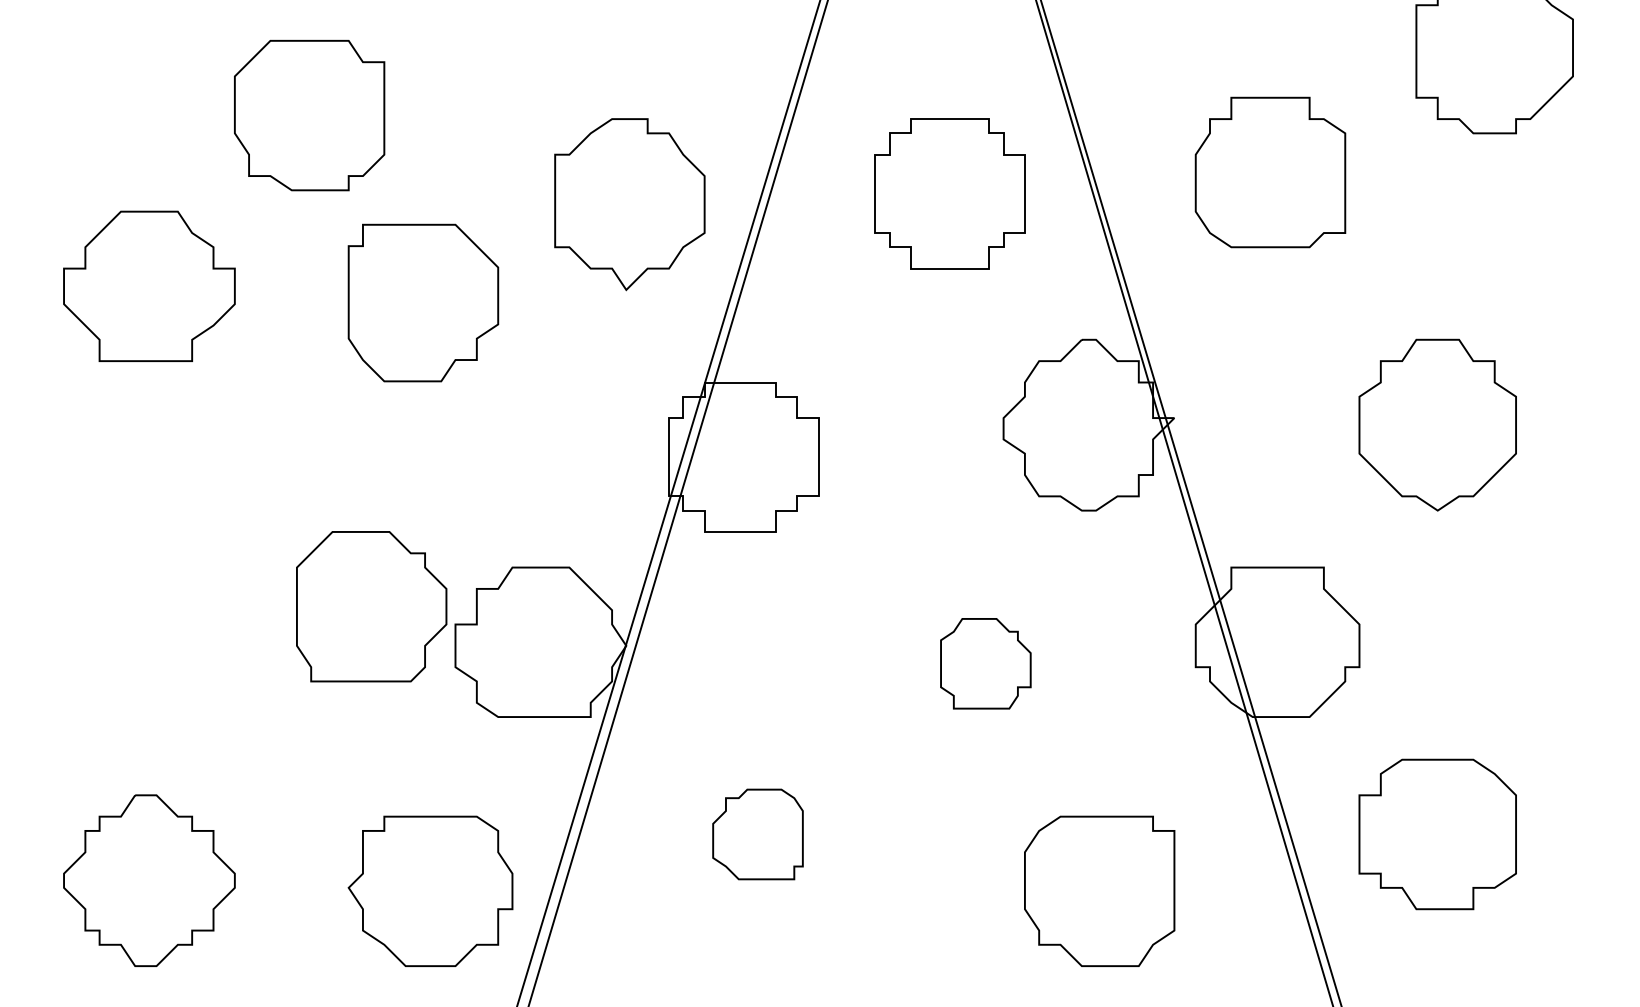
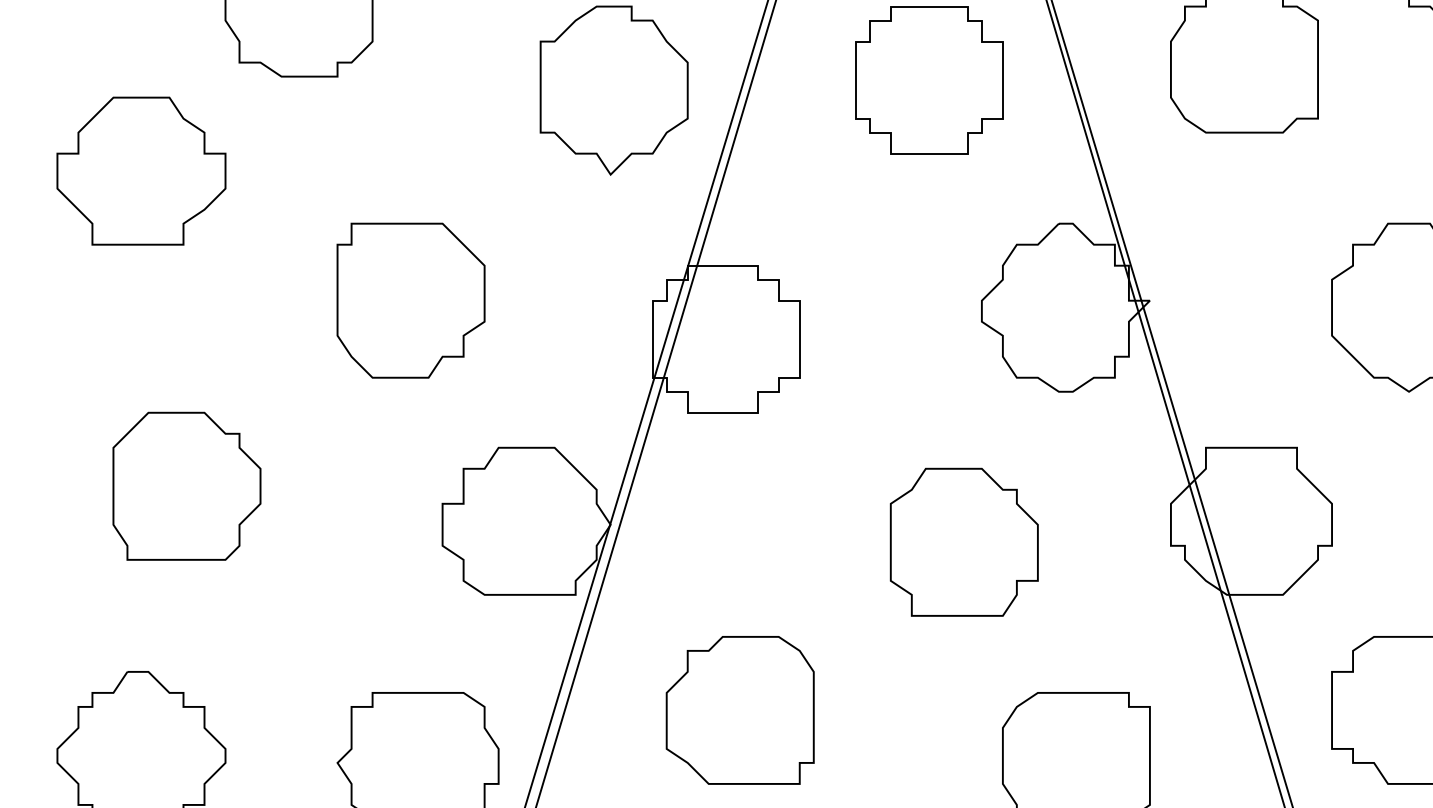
part: (423, 302) -> (411, 300), moved
part: (371, 606) -> (186, 486), moved
part: (985, 663) -> (964, 542), size x1.67
part: (757, 834) -> (739, 710), size x1.67

